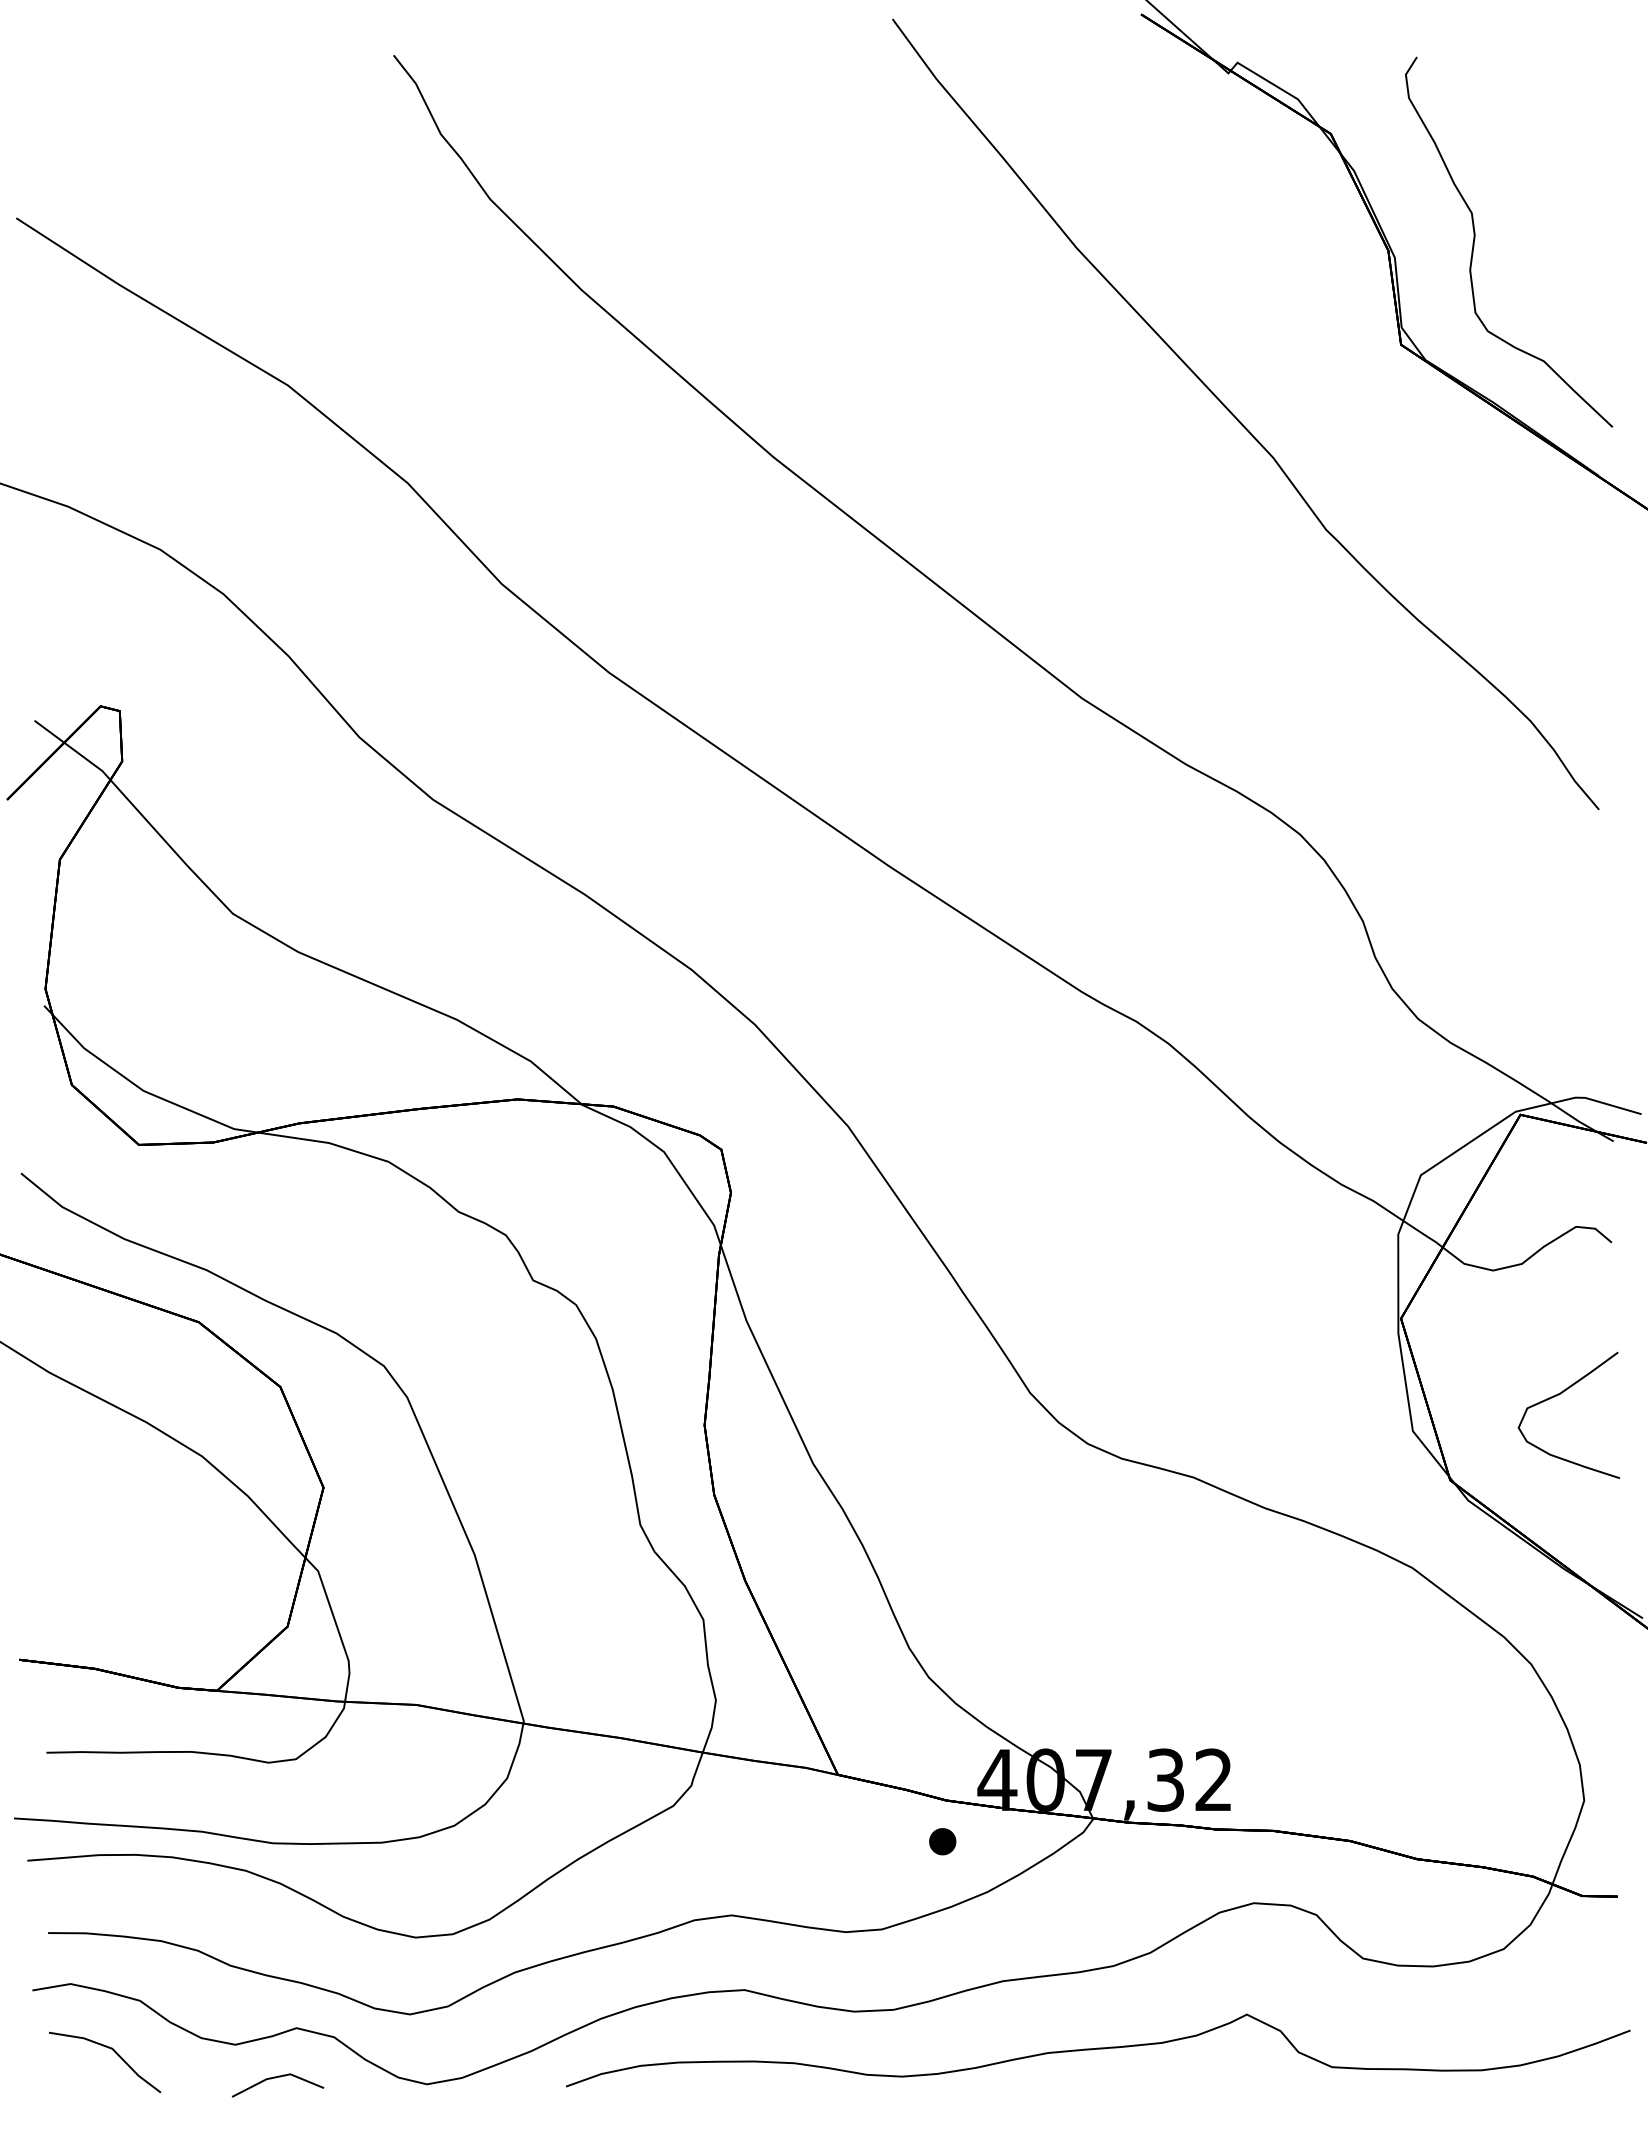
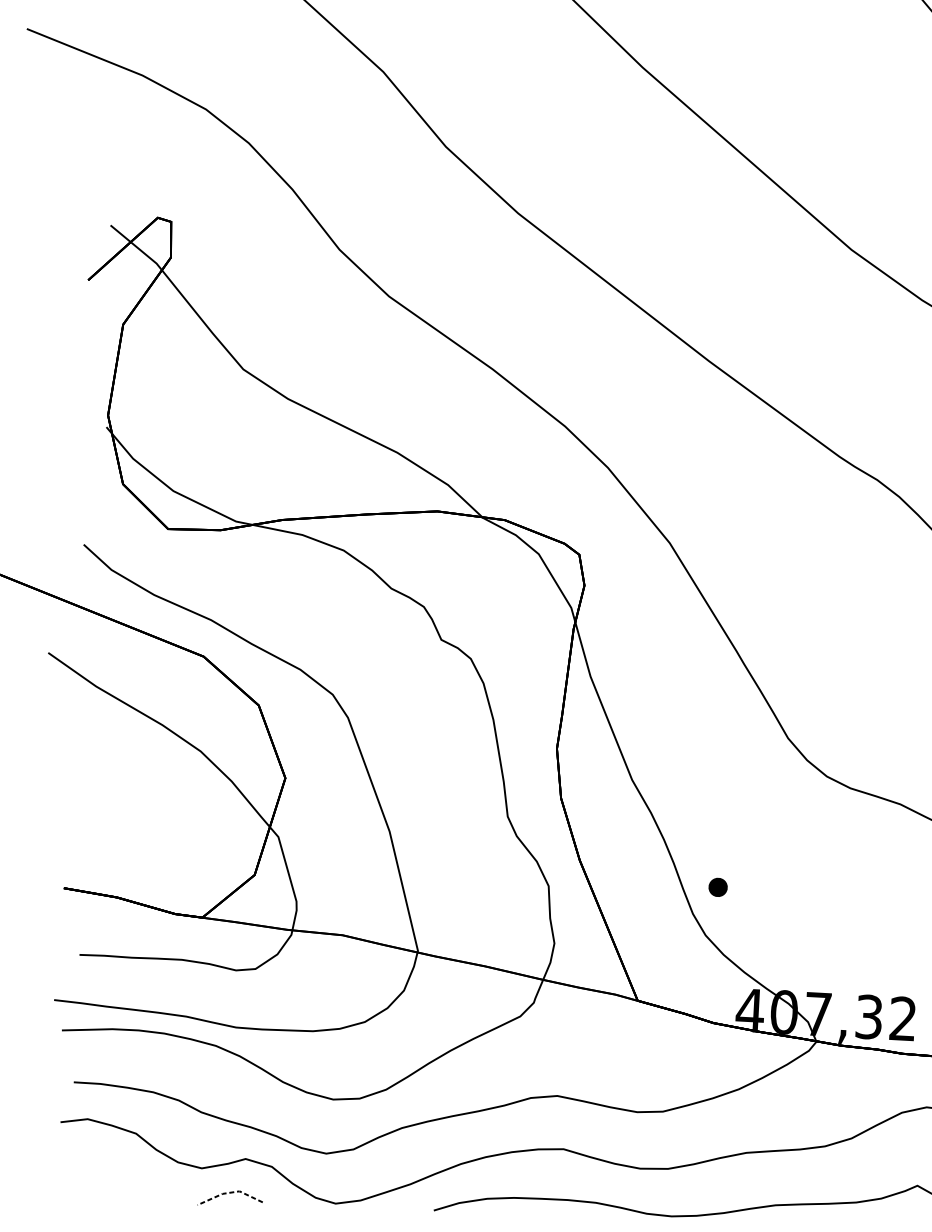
part: (942, 1841) -> (717, 887), moved
line: (114, 2052) -> (116, 1169), removed
line: (277, 2077) -> (230, 1193), solid -> dashed

